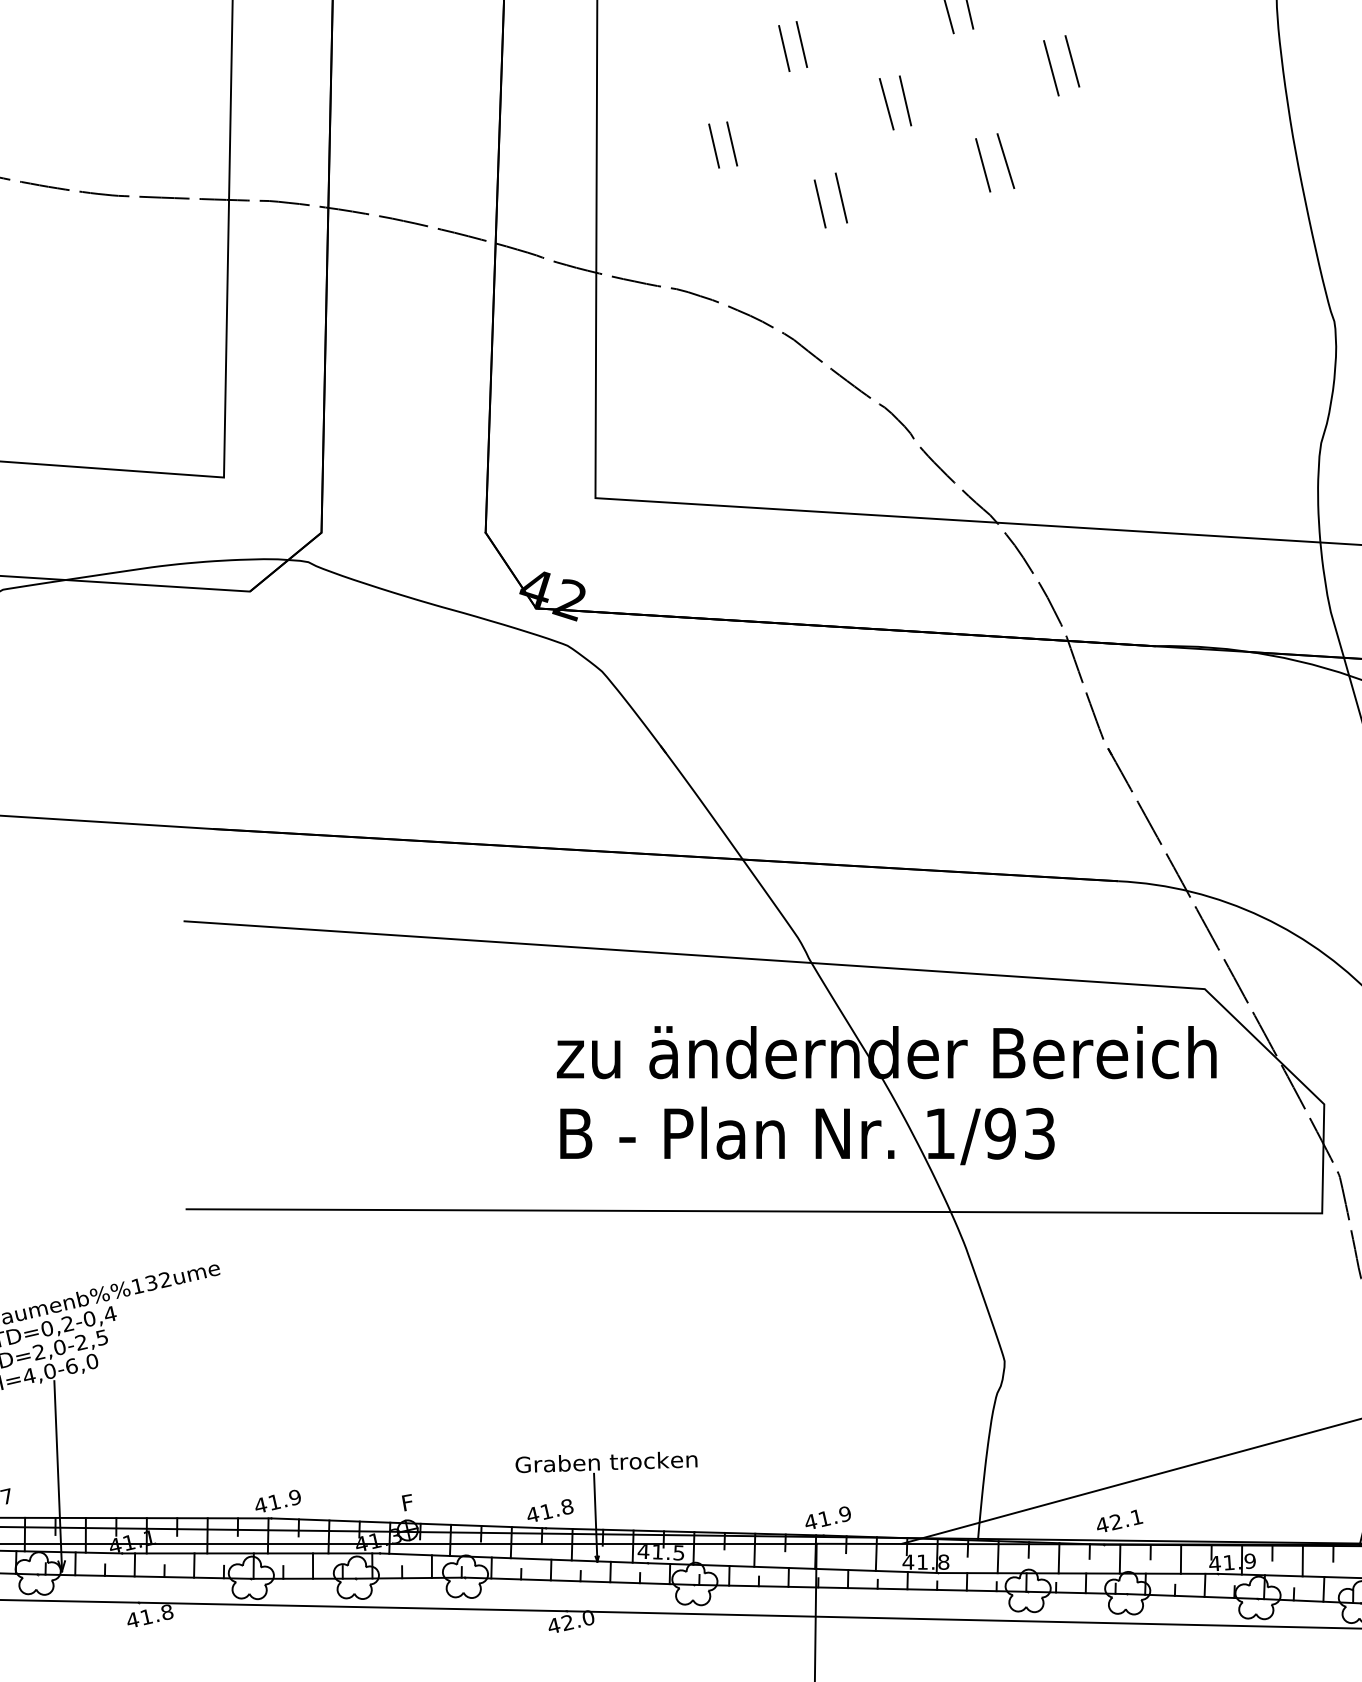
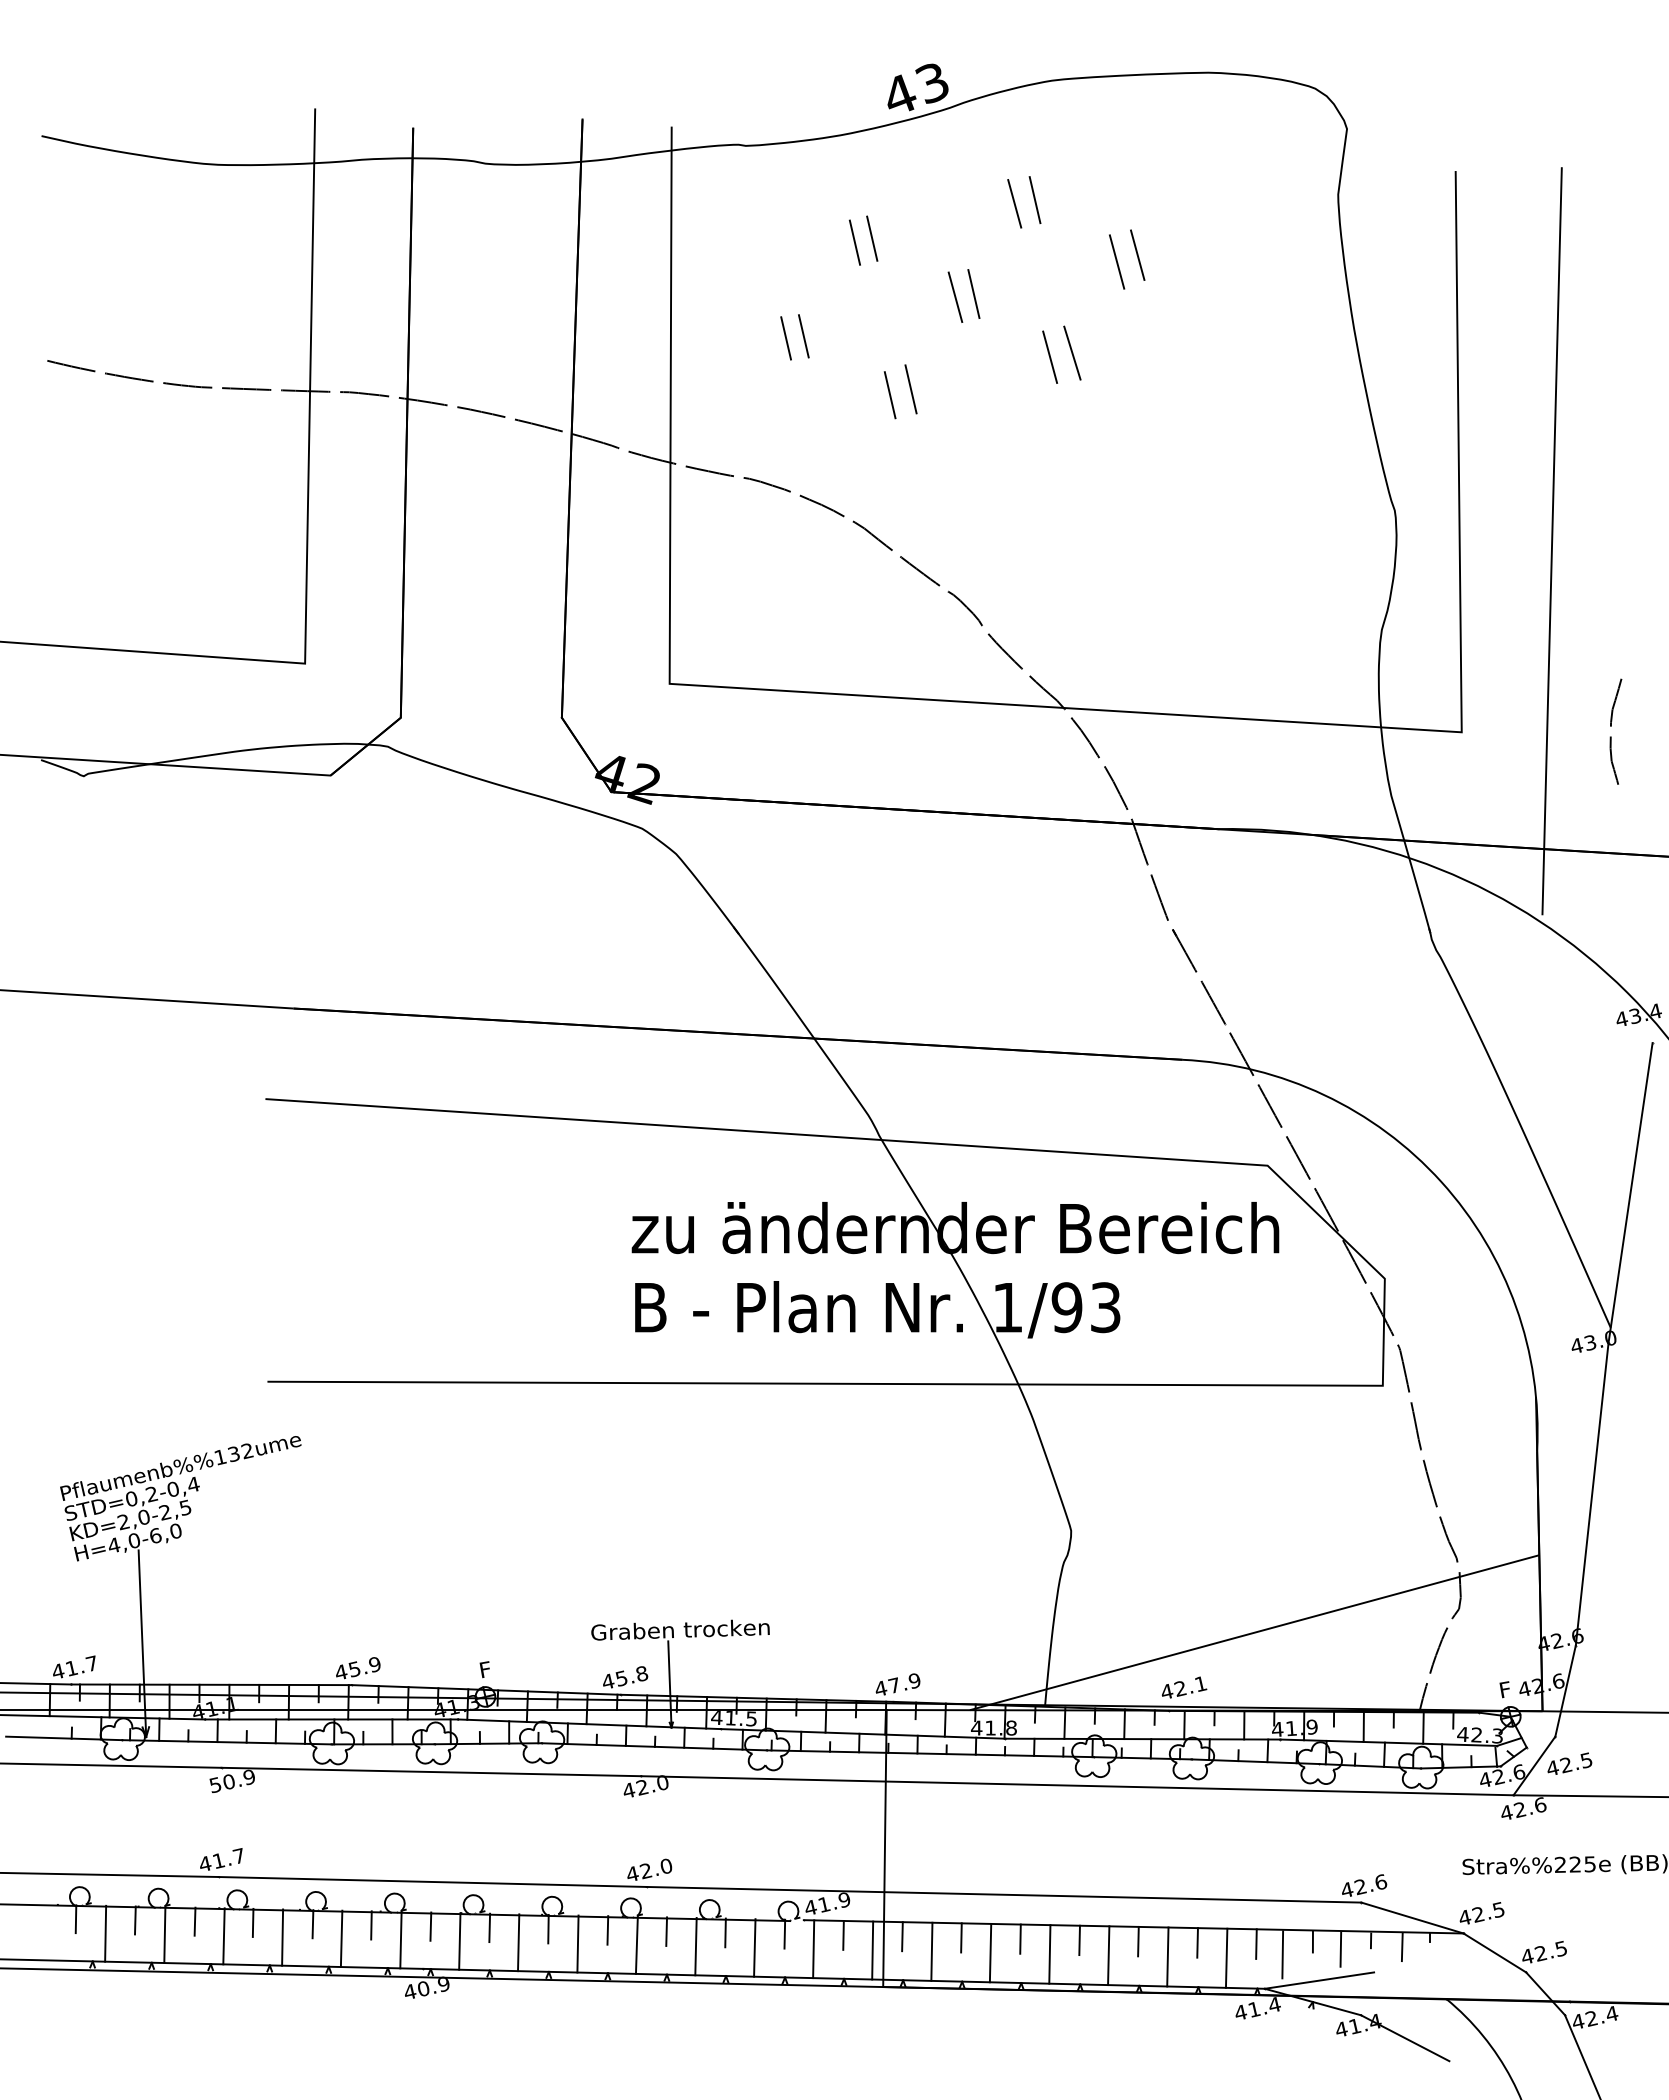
text: (274, 1502) -> (354, 1669), 41.9 -> 45.9
text: (546, 1511) -> (621, 1678), 41.8 -> 45.8
text: (824, 1518) -> (894, 1685), 41.9 -> 47.9
text: (150, 1615) -> (232, 1780), 41.8 -> 50.9

